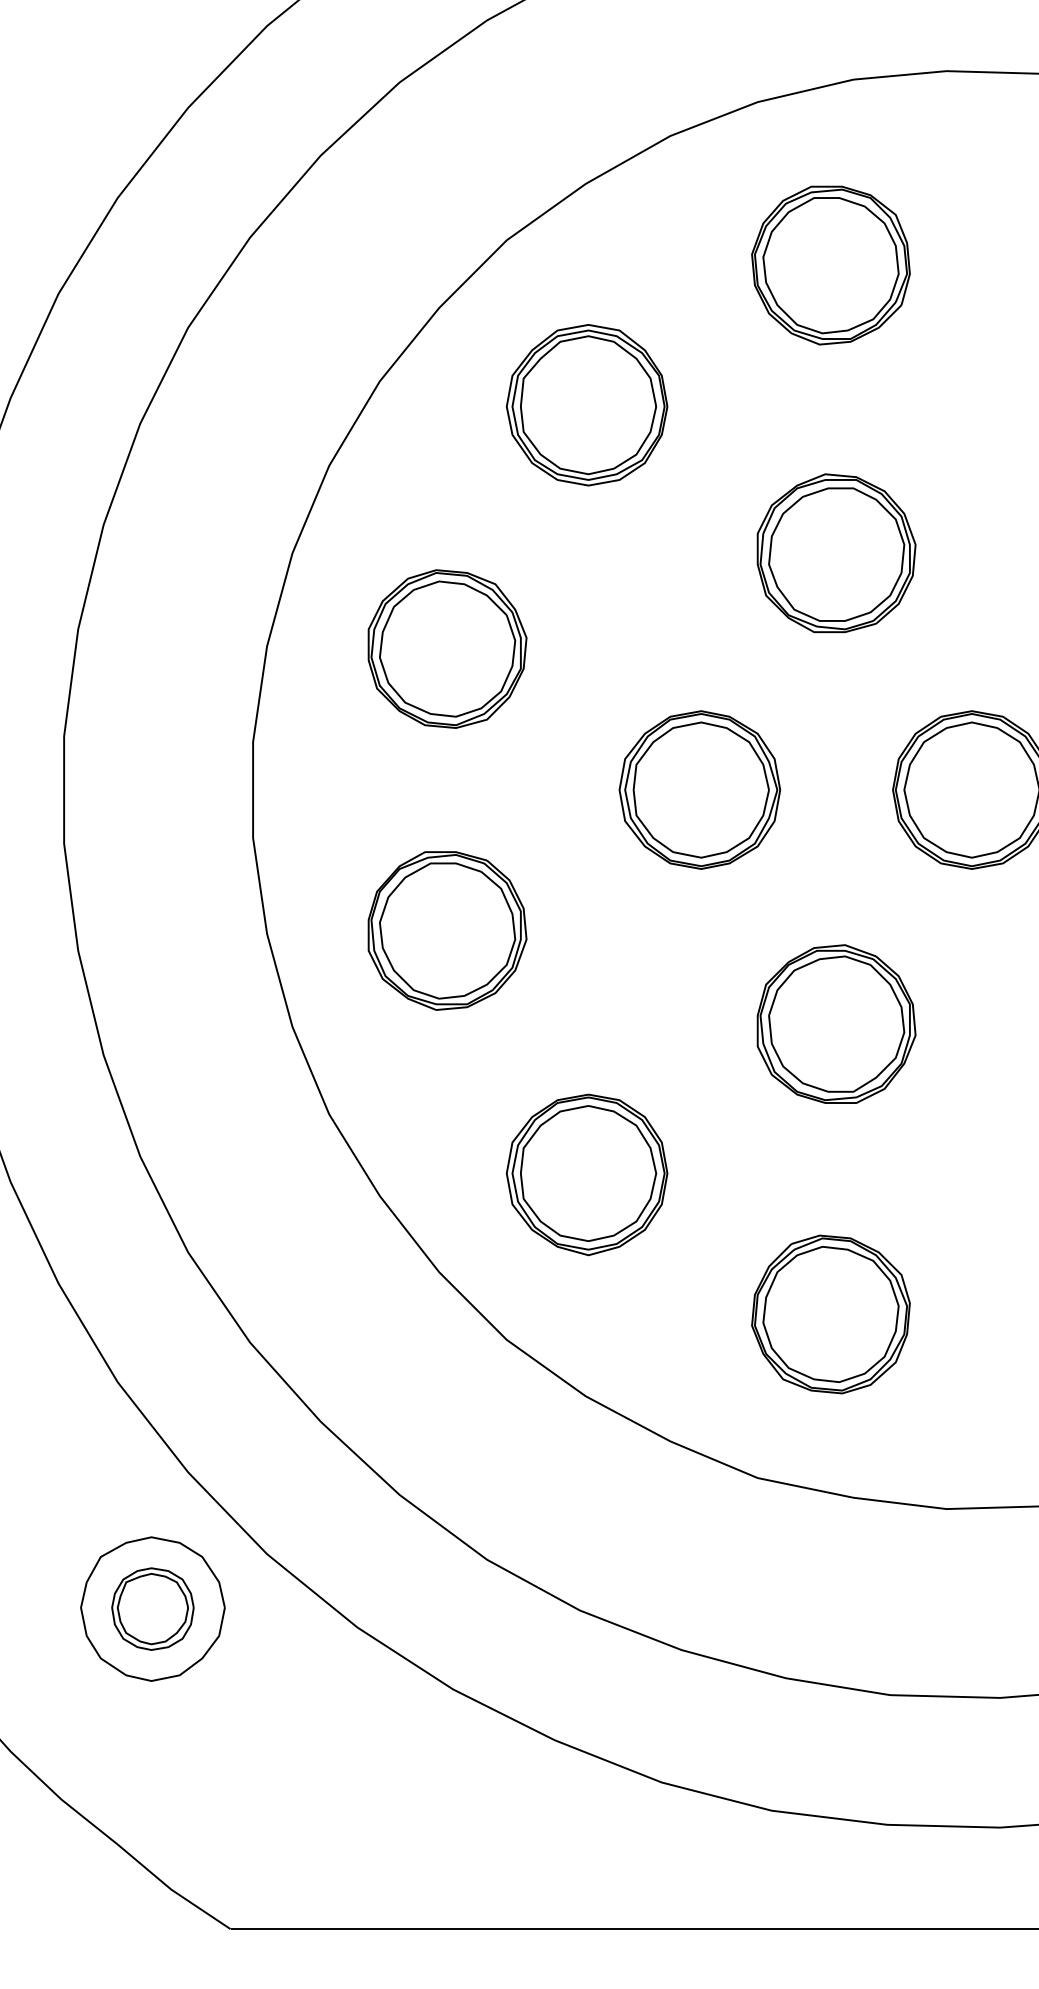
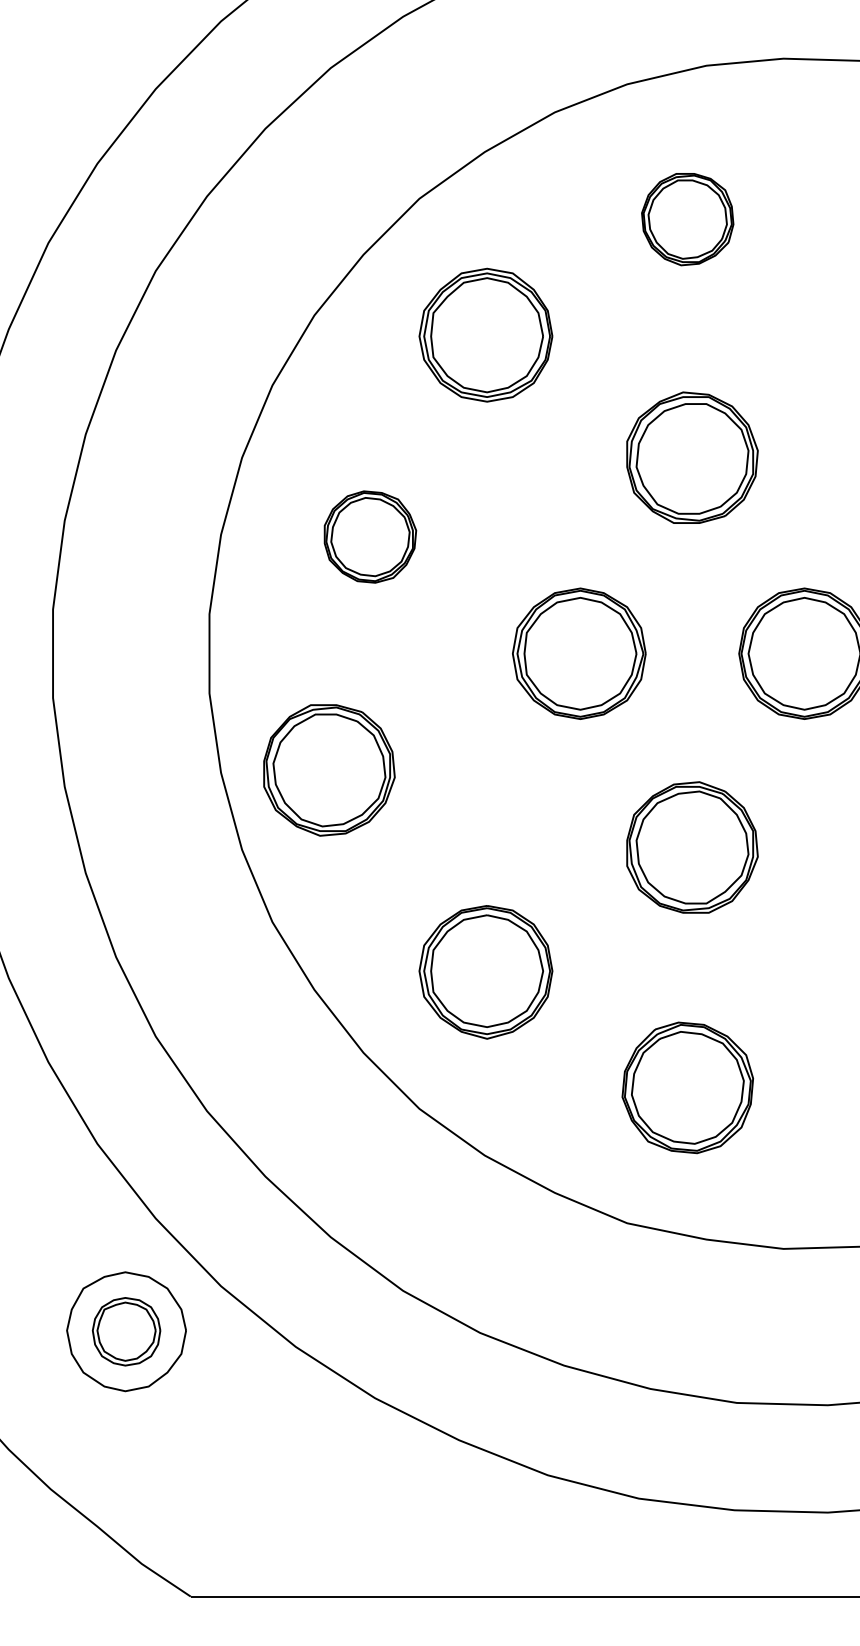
part: (830, 265) -> (687, 219), size x0.7
part: (447, 648) -> (370, 536), size x0.7
part: (447, 931) -> (329, 770), moved

